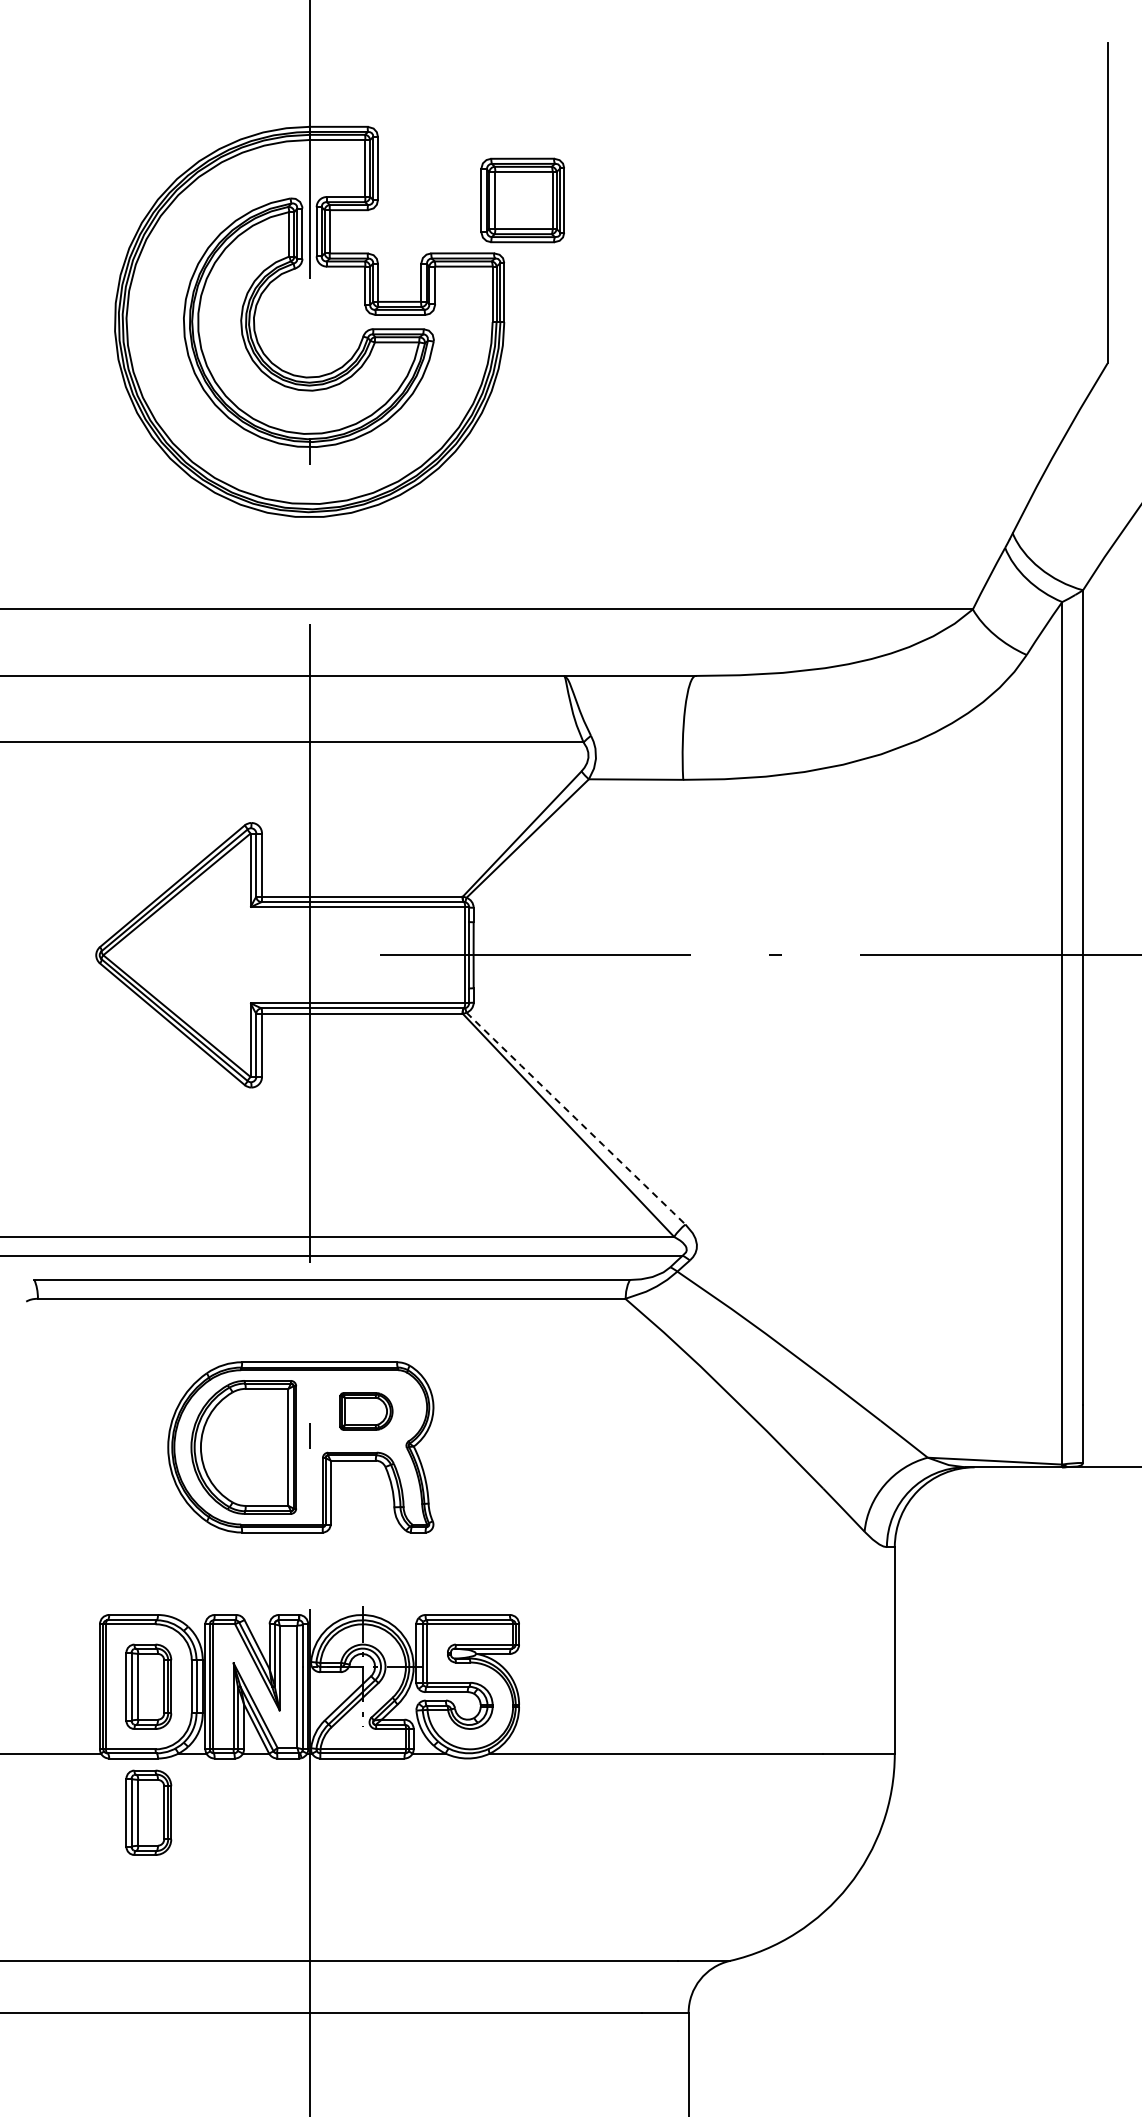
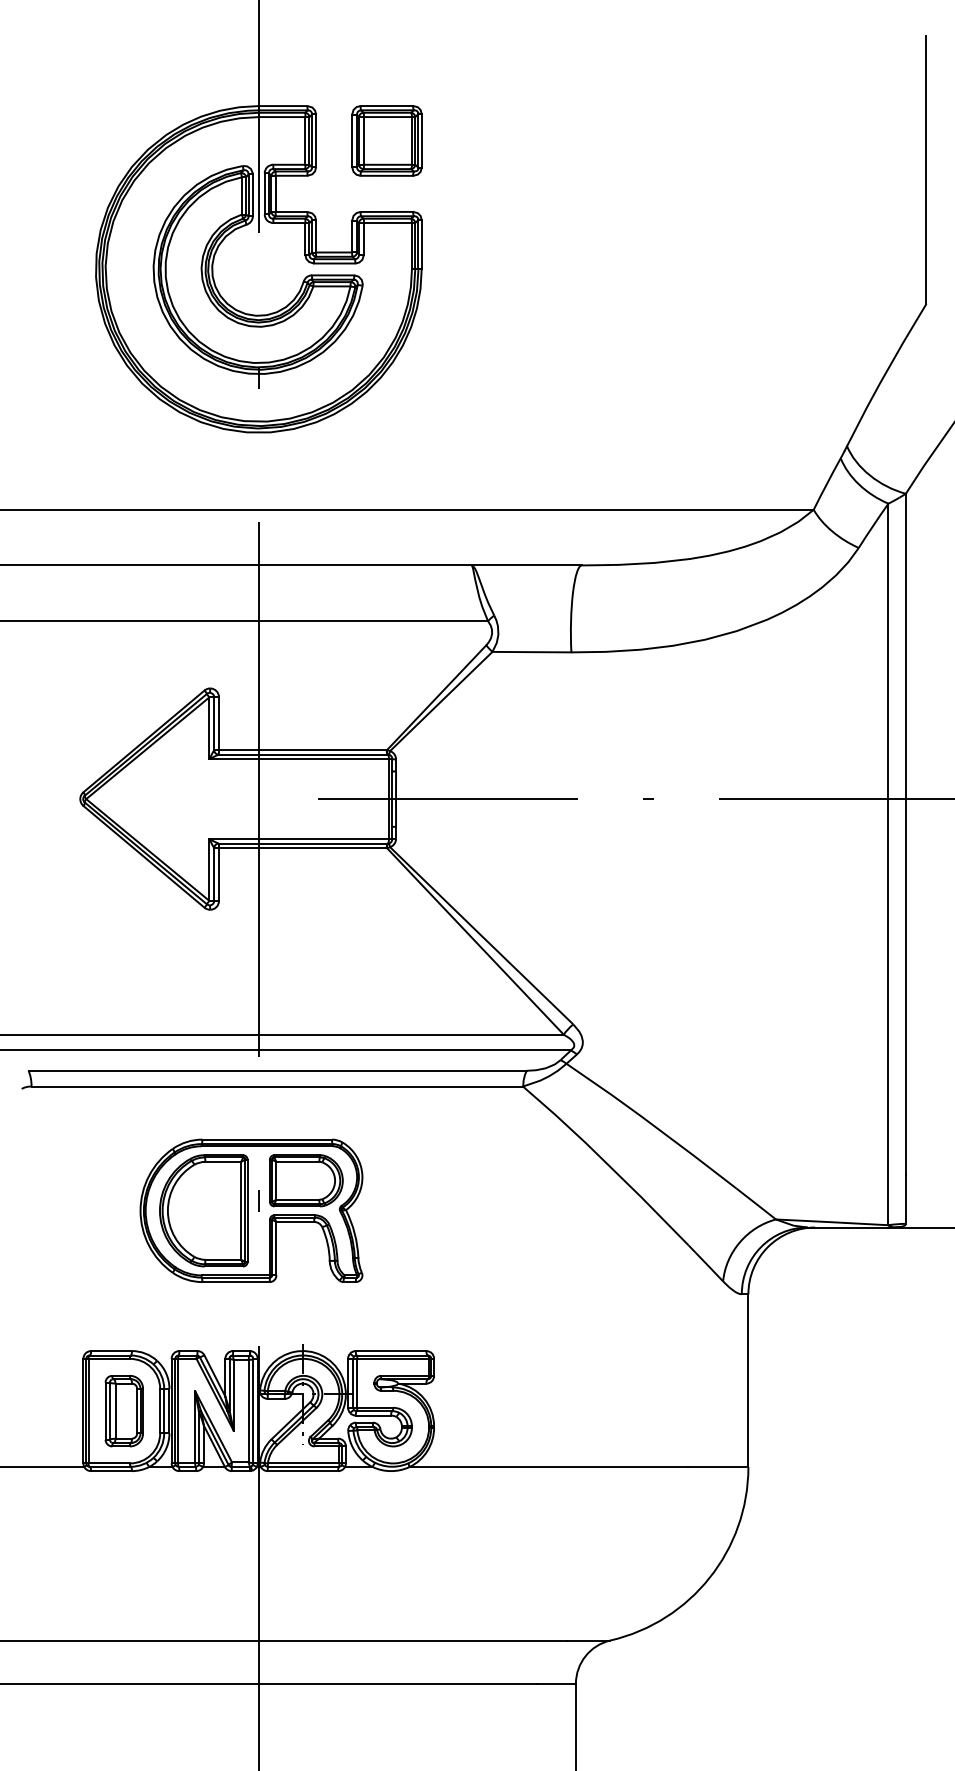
part: (522, 200) -> (386, 140), moved
arc: (575, 1118) -> (481, 935), dashed -> solid
part: (366, 1411) -> (306, 1180), size x1.67
part: (148, 1812) -> (124, 1516), removed

